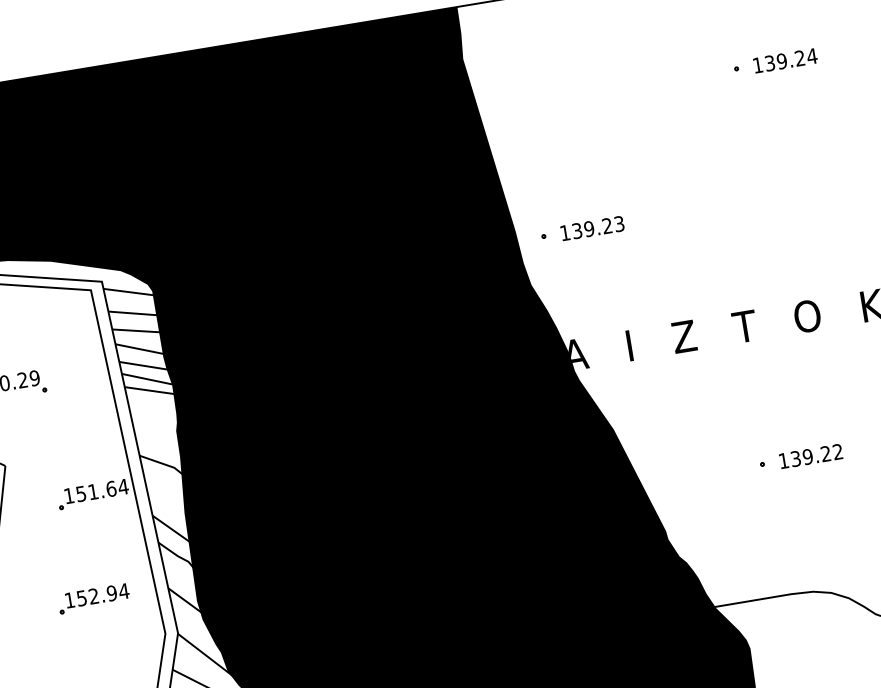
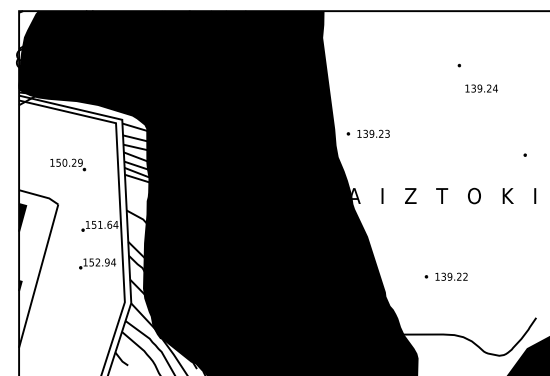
text: (785, 60) -> (481, 88), moved
part: (799, 457) -> (445, 276), moved
part: (93, 598) -> (97, 263), moved

